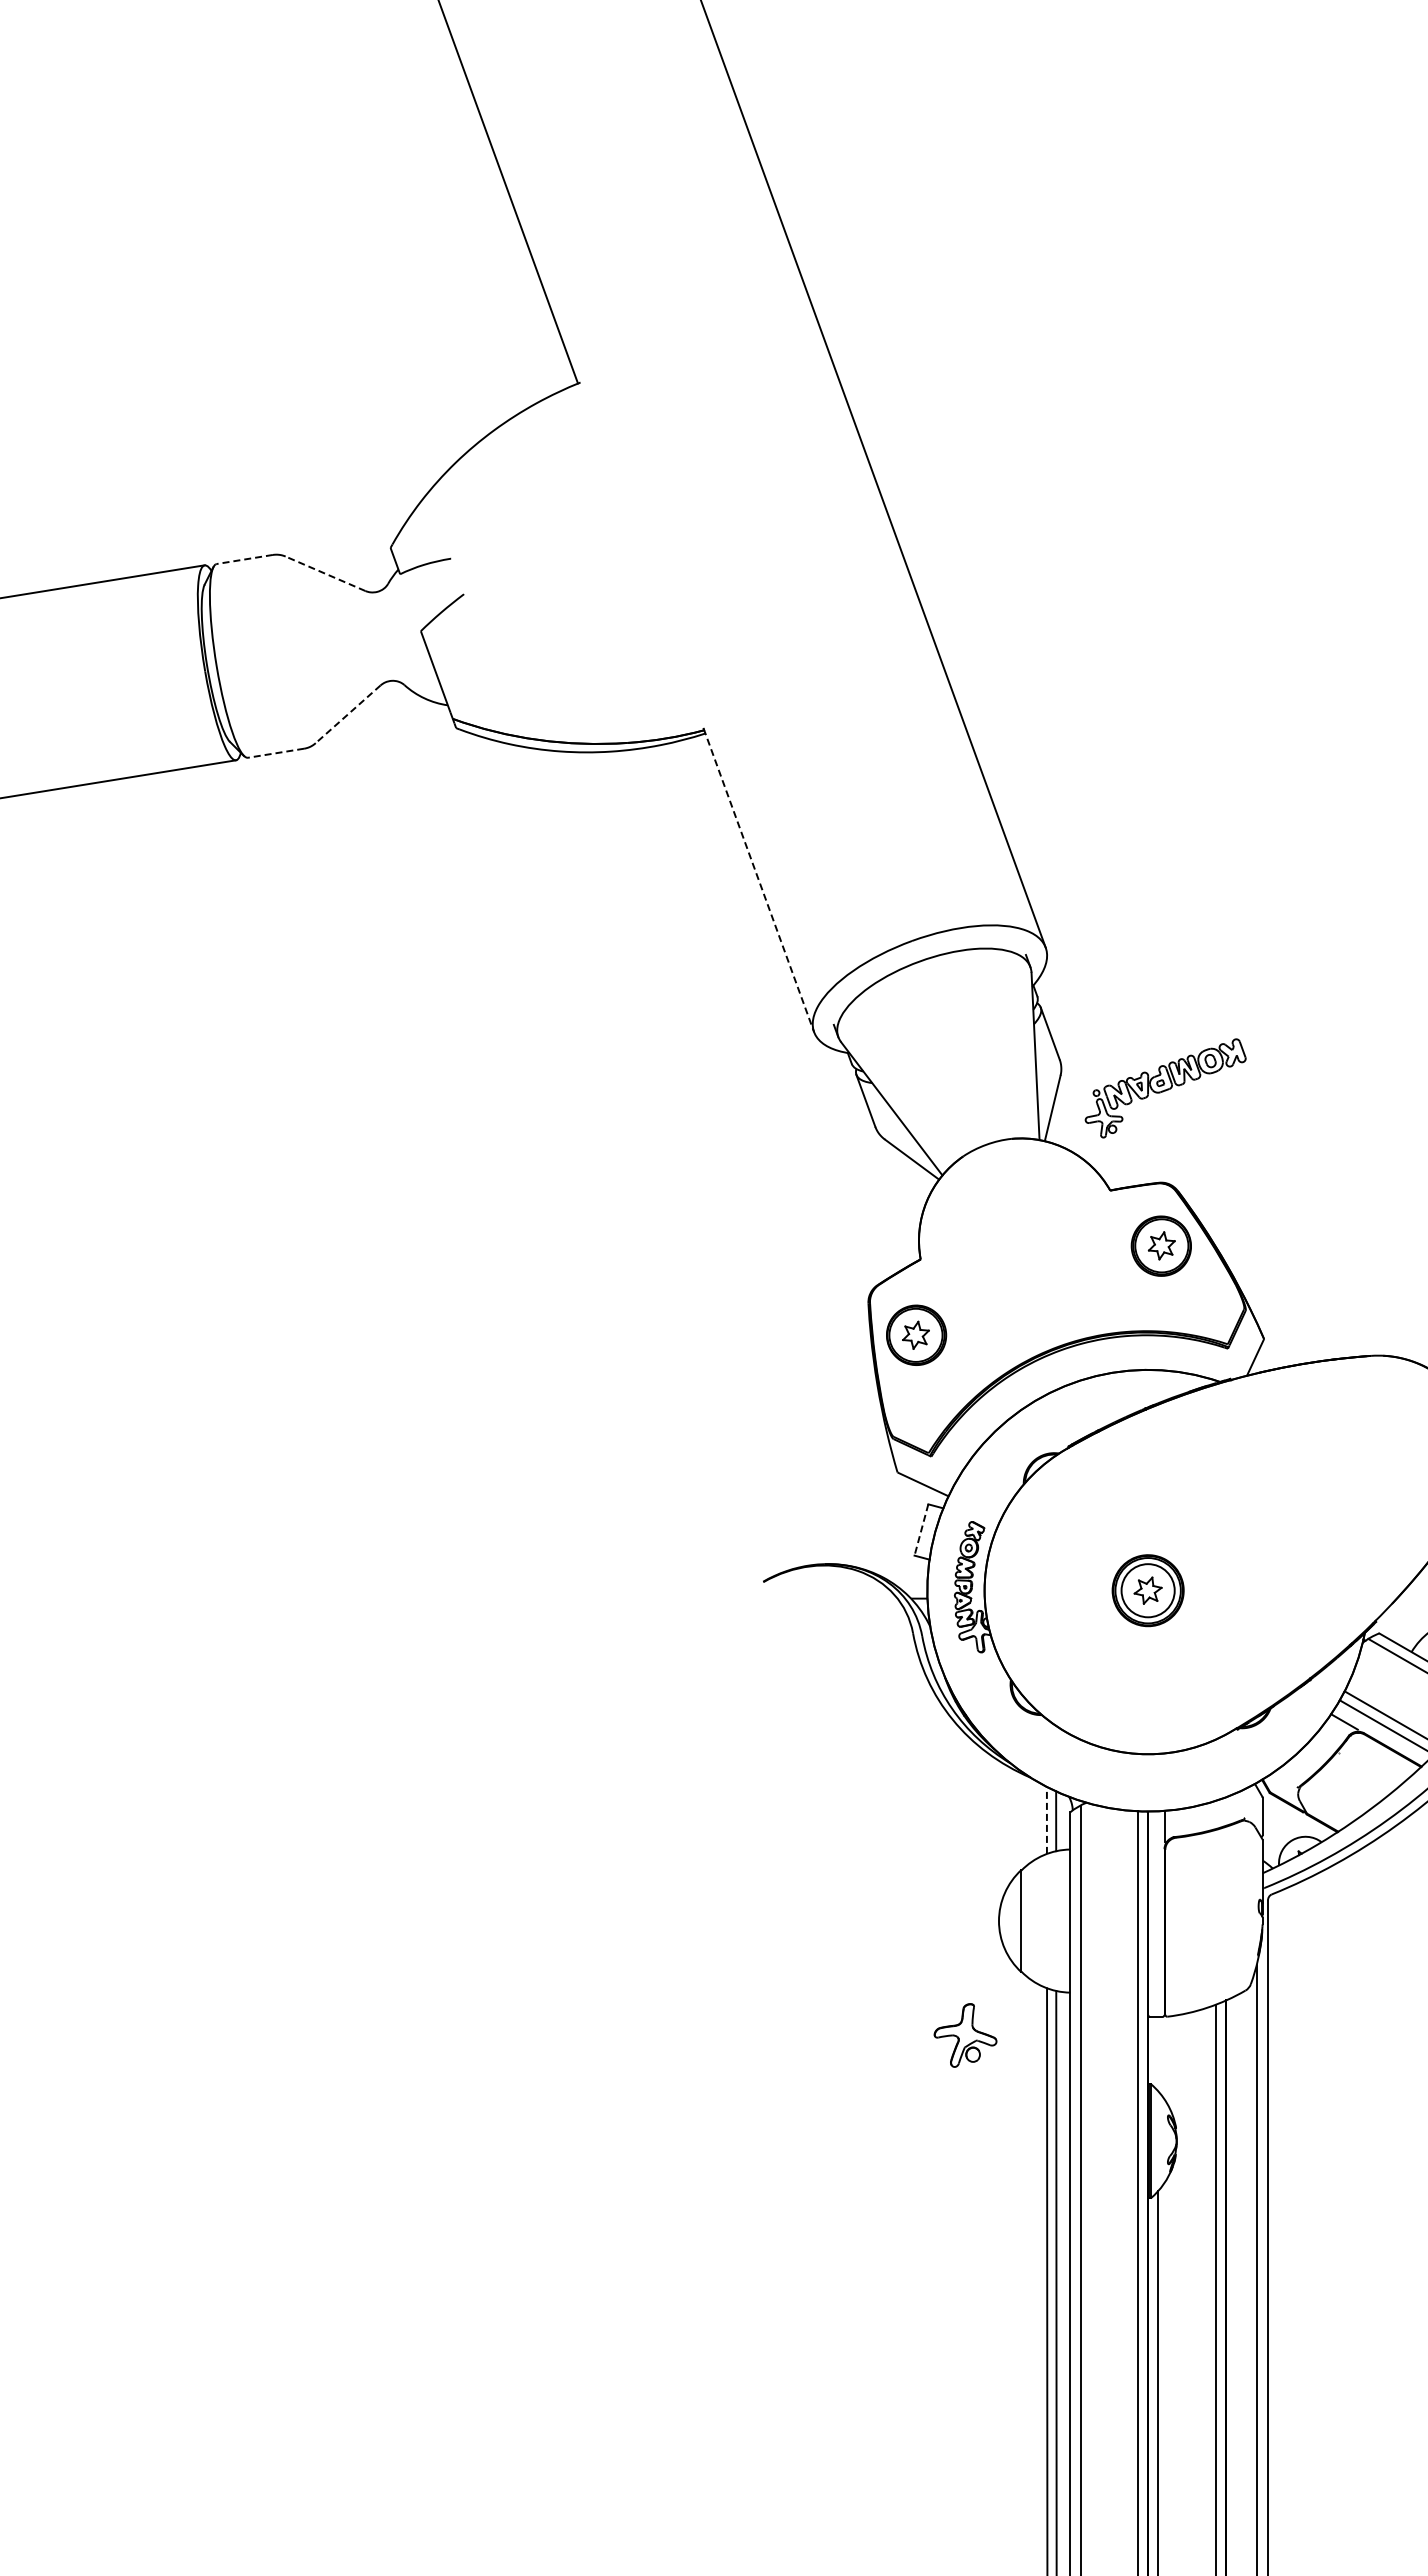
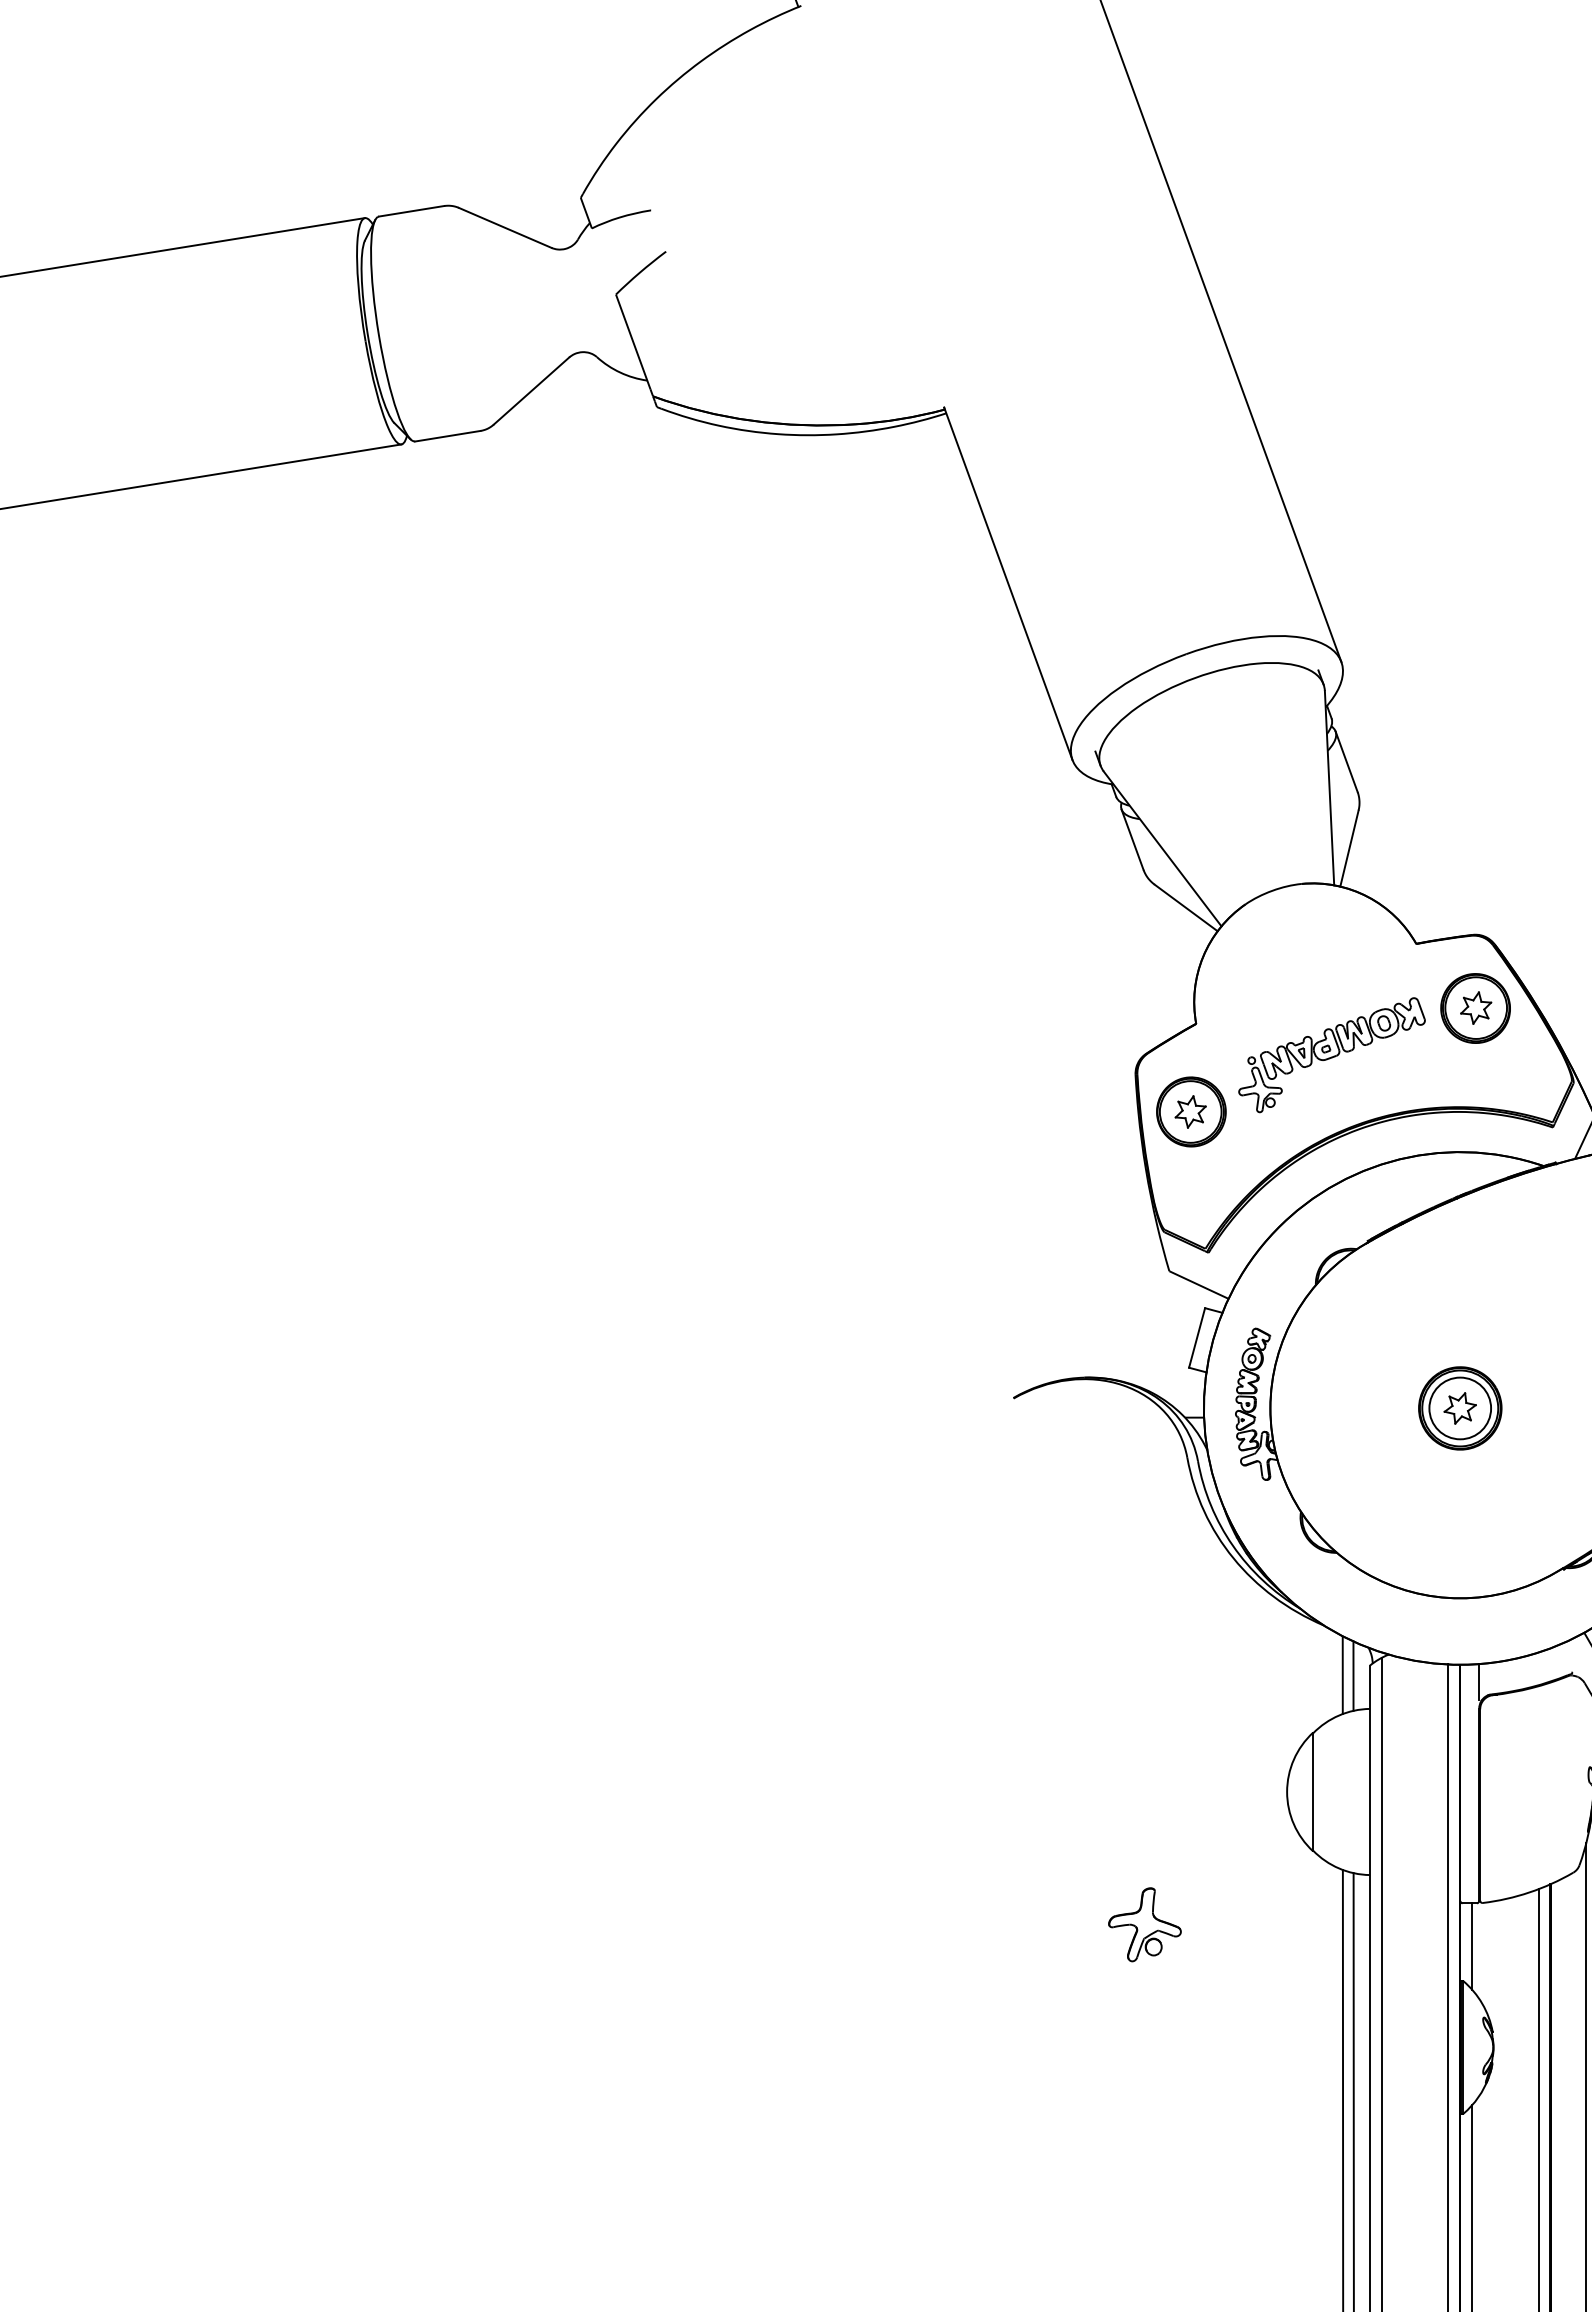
line: (244, 559) -> (411, 211), dashed -> solid
line: (325, 573) -> (505, 227), dashed -> solid
line: (347, 714) -> (530, 391), dashed -> solid
line: (275, 753) -> (447, 436), dashed -> solid
line: (758, 880) -> (1007, 583), dashed -> solid
part: (1165, 1088) -> (1331, 1055), moved
line: (921, 1529) -> (1197, 1337), dashed -> solid
line: (1046, 1820) -> (1342, 1675), dashed -> solid
part: (965, 2035) -> (1144, 1924), moved
line: (1158, 2053) -> (1472, 1945), added

